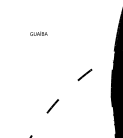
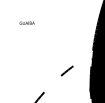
text: (38, 33) -> (26, 22), moved

